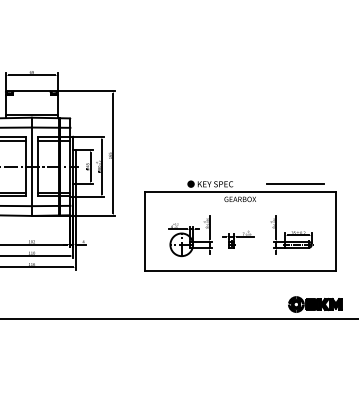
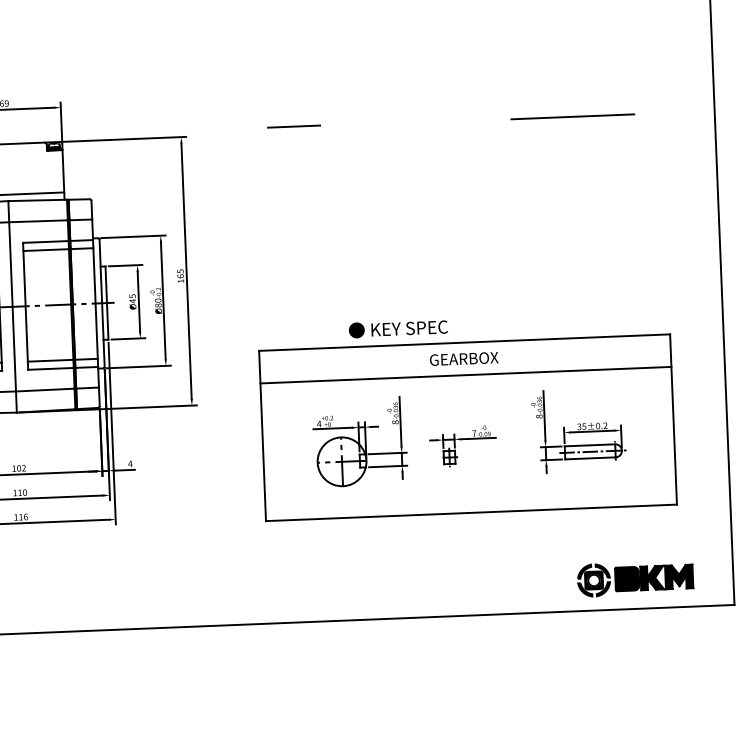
line: (165, 88) -> (293, 126), added
line: (295, 183) -> (573, 115), moved
line: (240, 206) -> (465, 374), added

